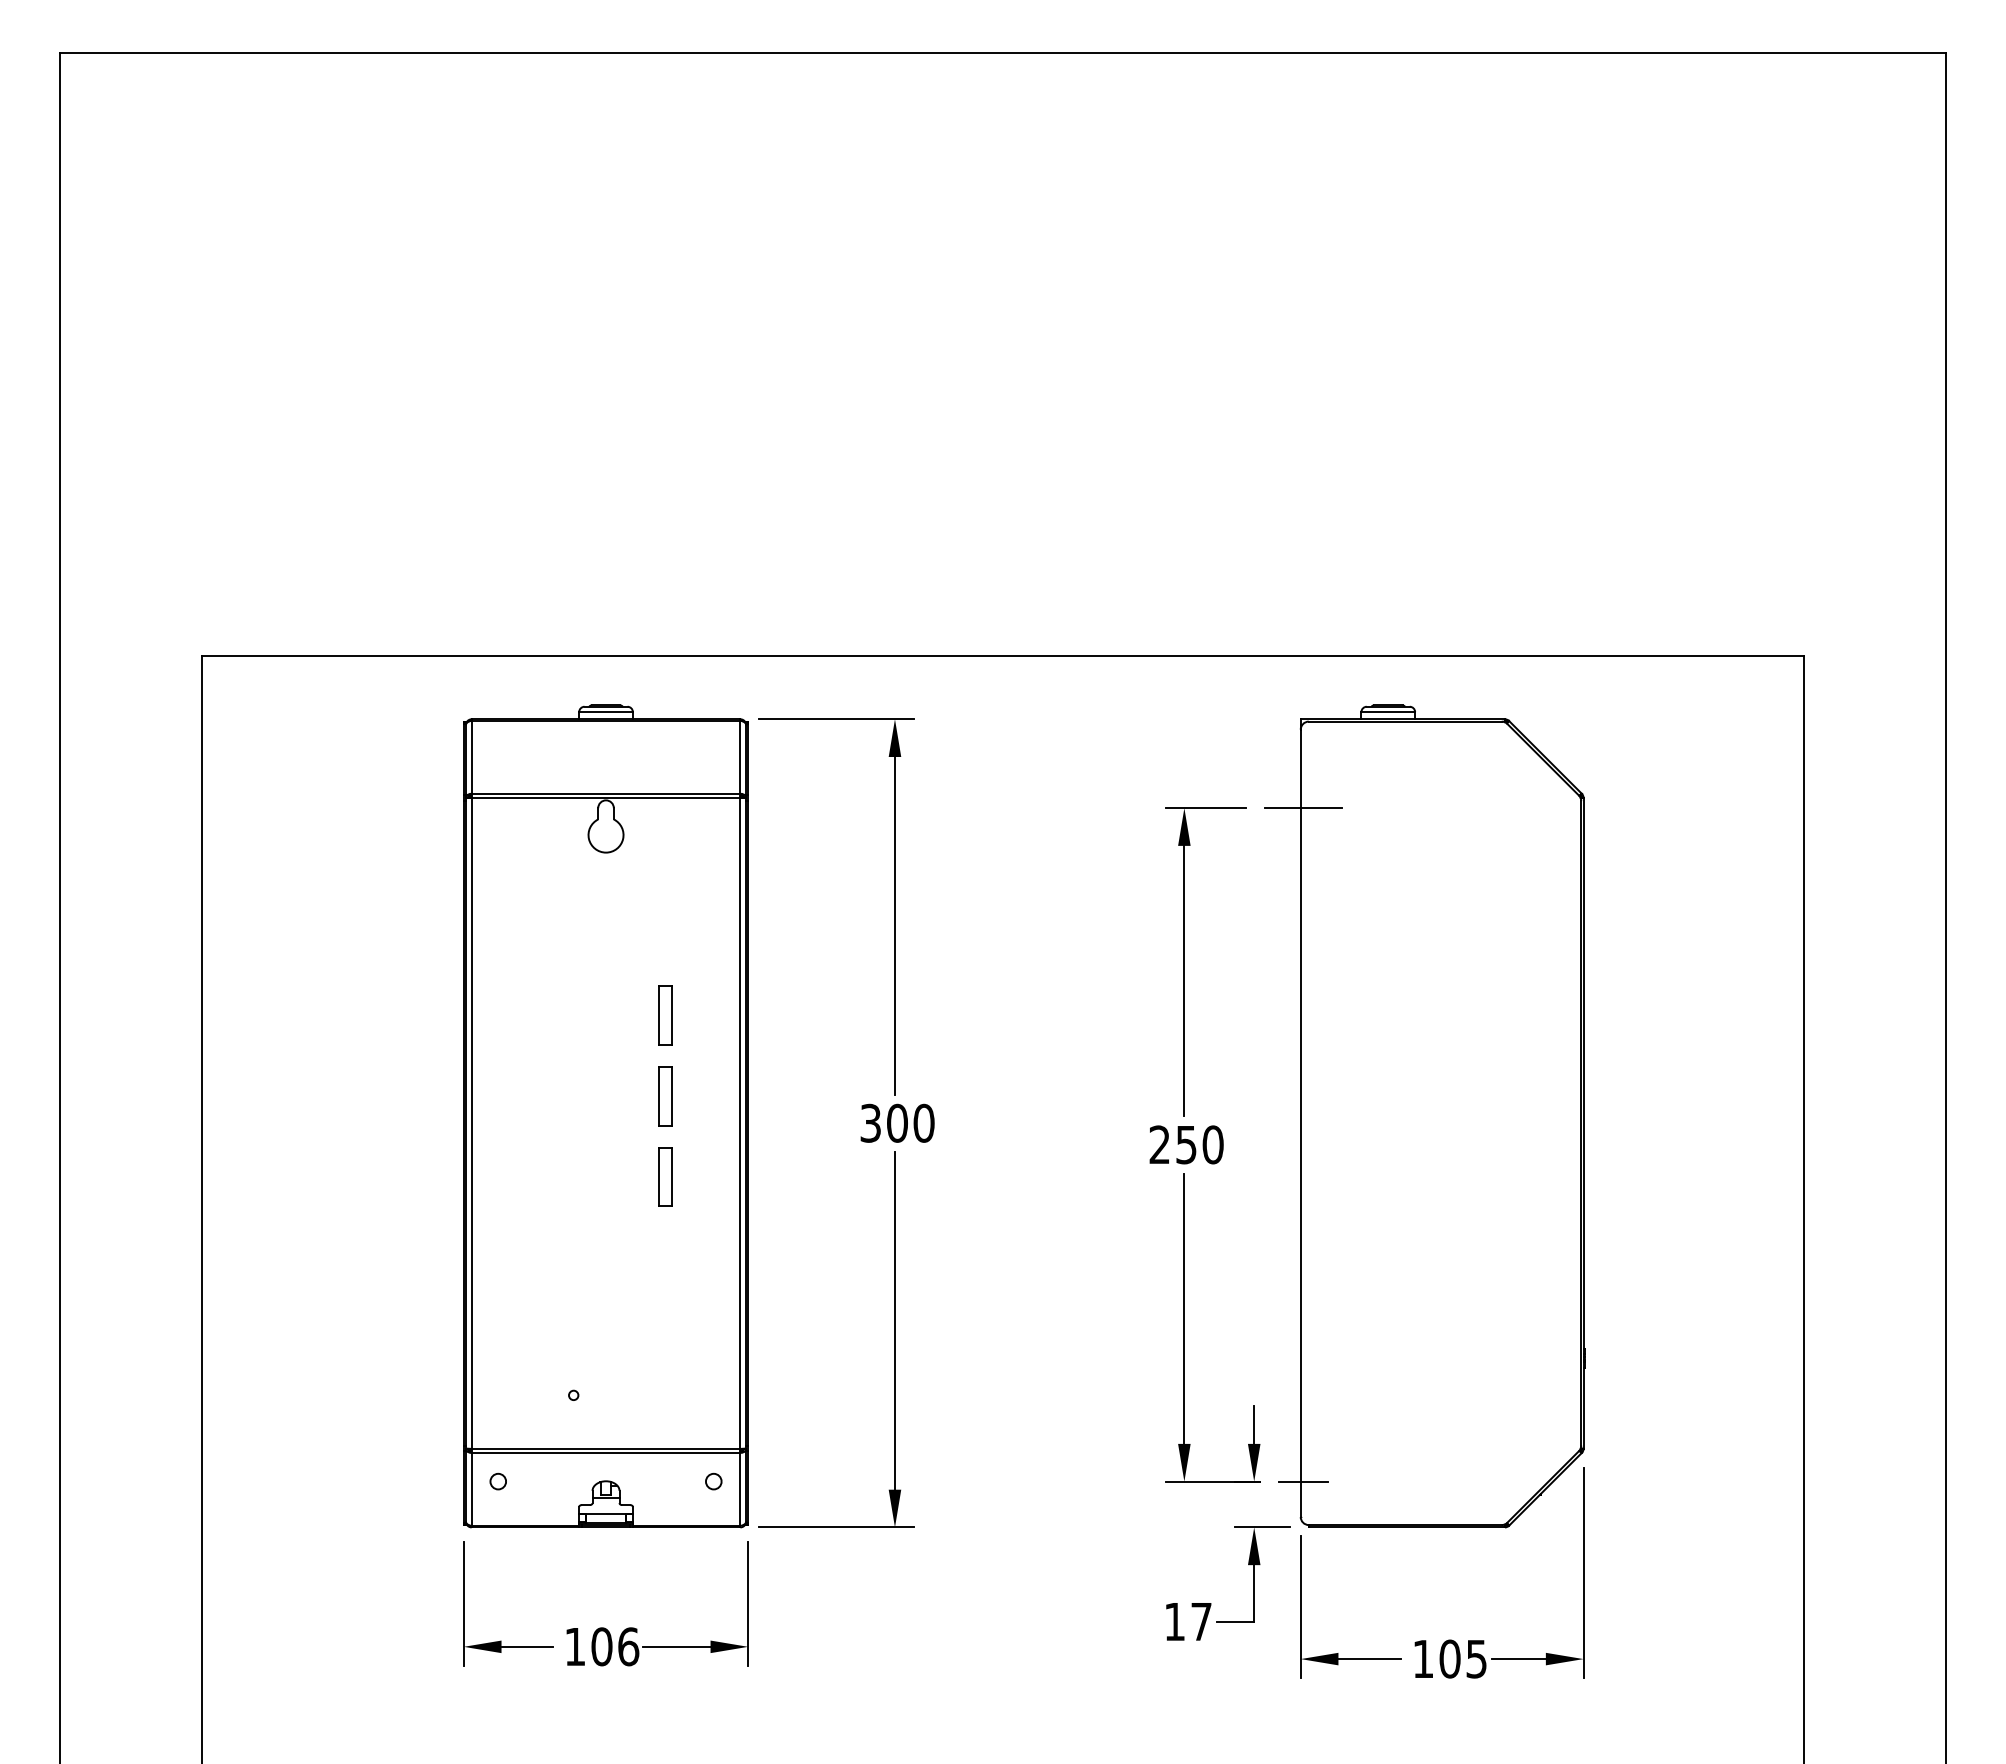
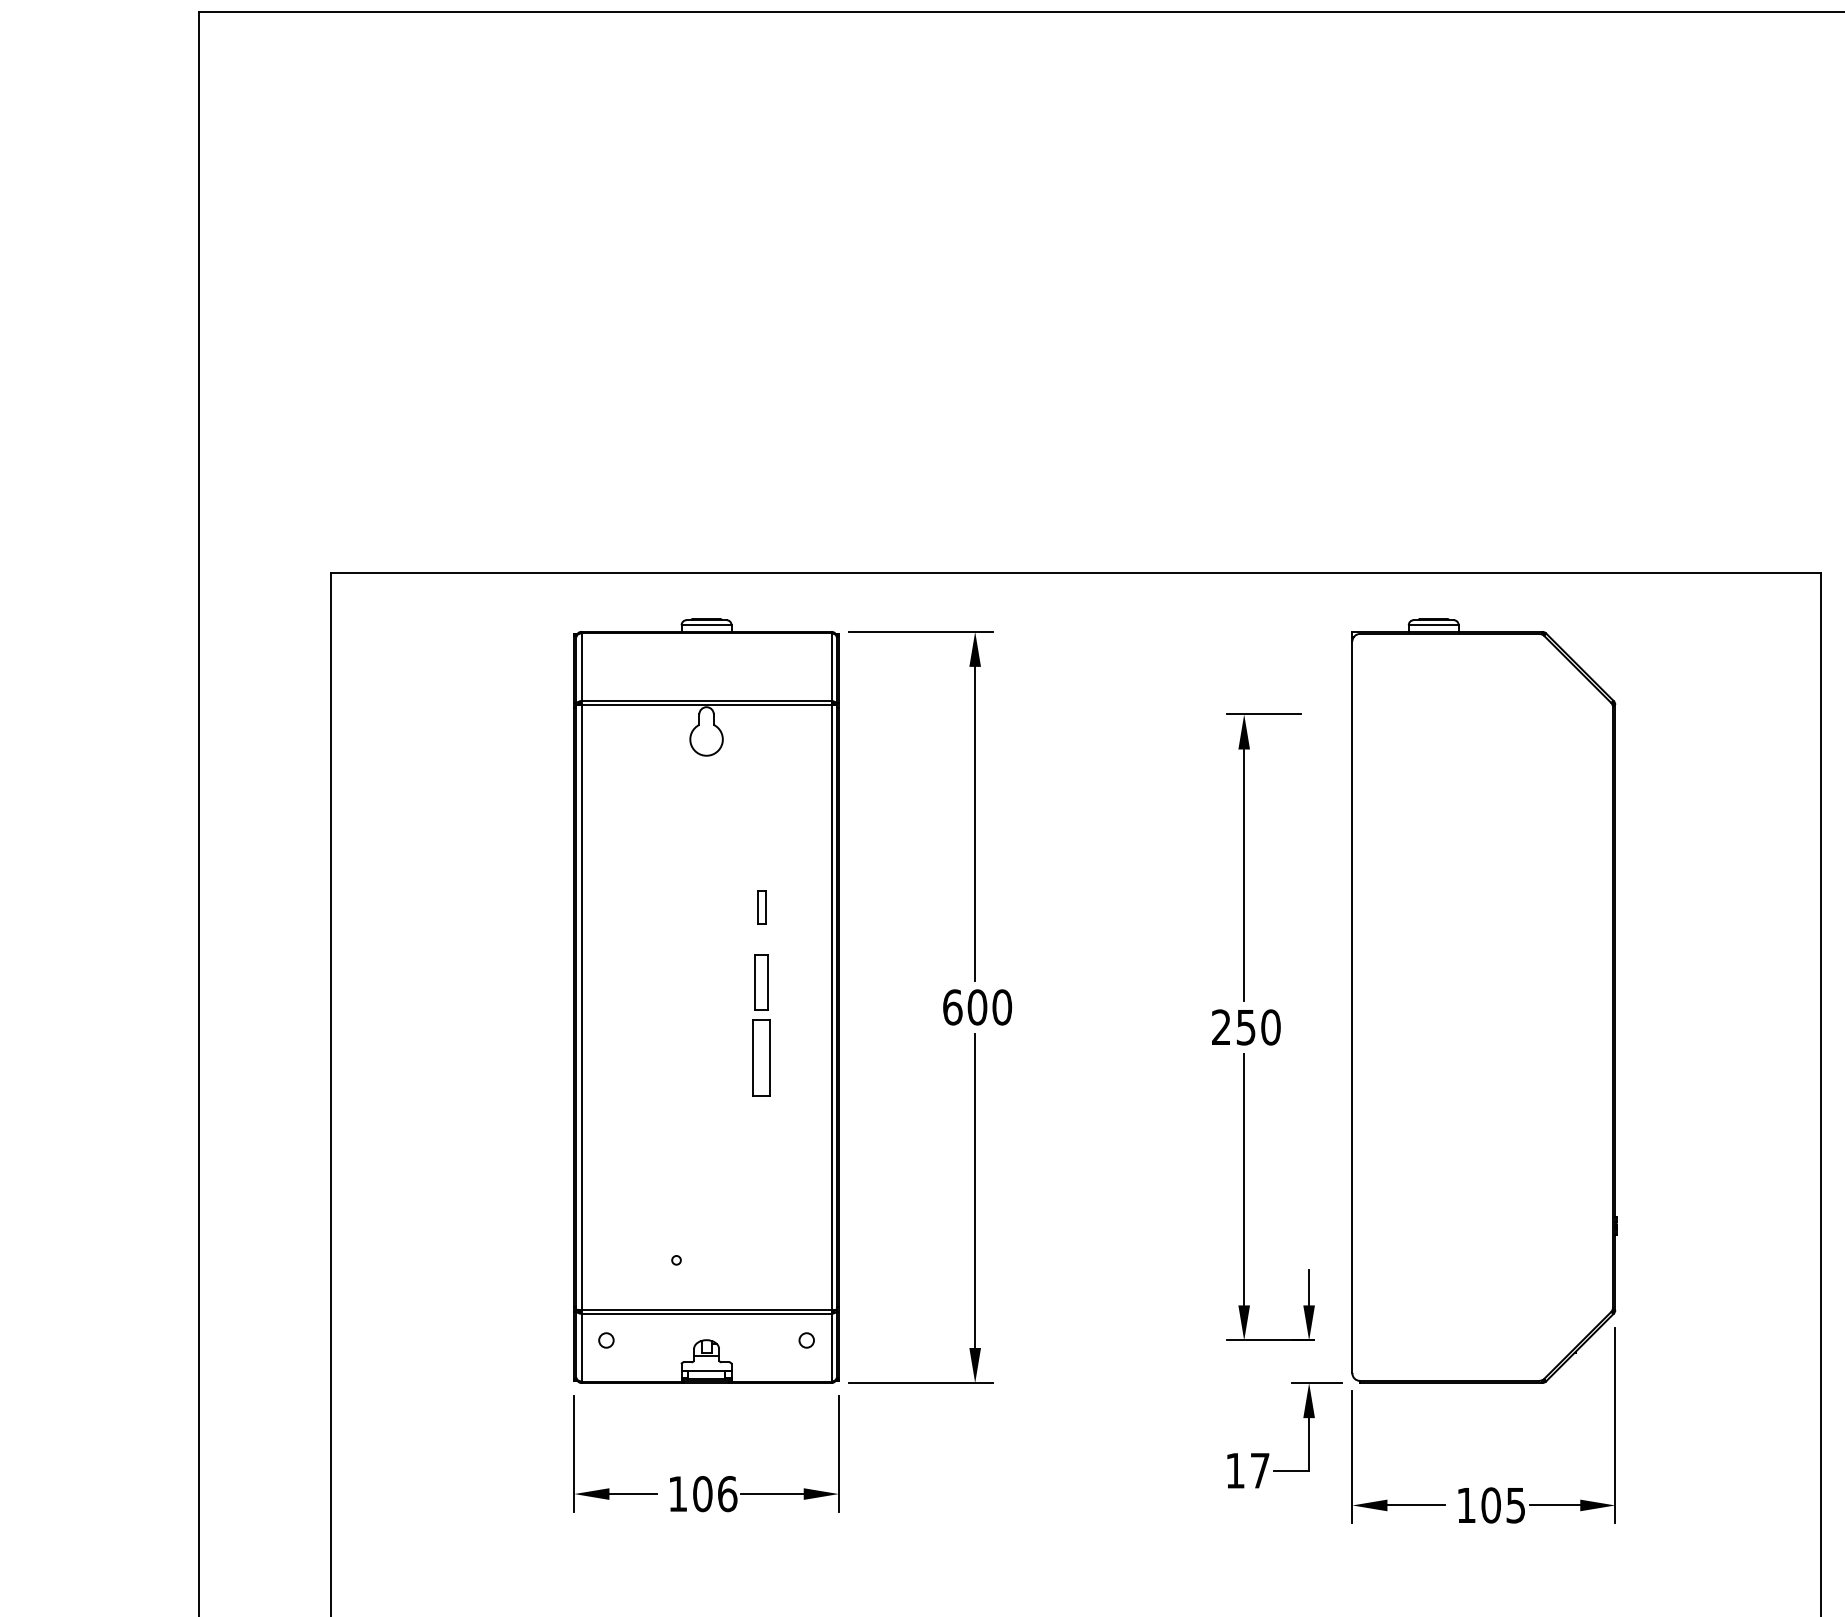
line: (1303, 808) -> (1354, 714), removed
part: (665, 1015) -> (761, 907), size x0.6
text: (870, 1122) -> (952, 1006), 300 -> 600
part: (665, 1176) -> (761, 1056), size x1.4
line: (1302, 1481) -> (1354, 1340), removed

